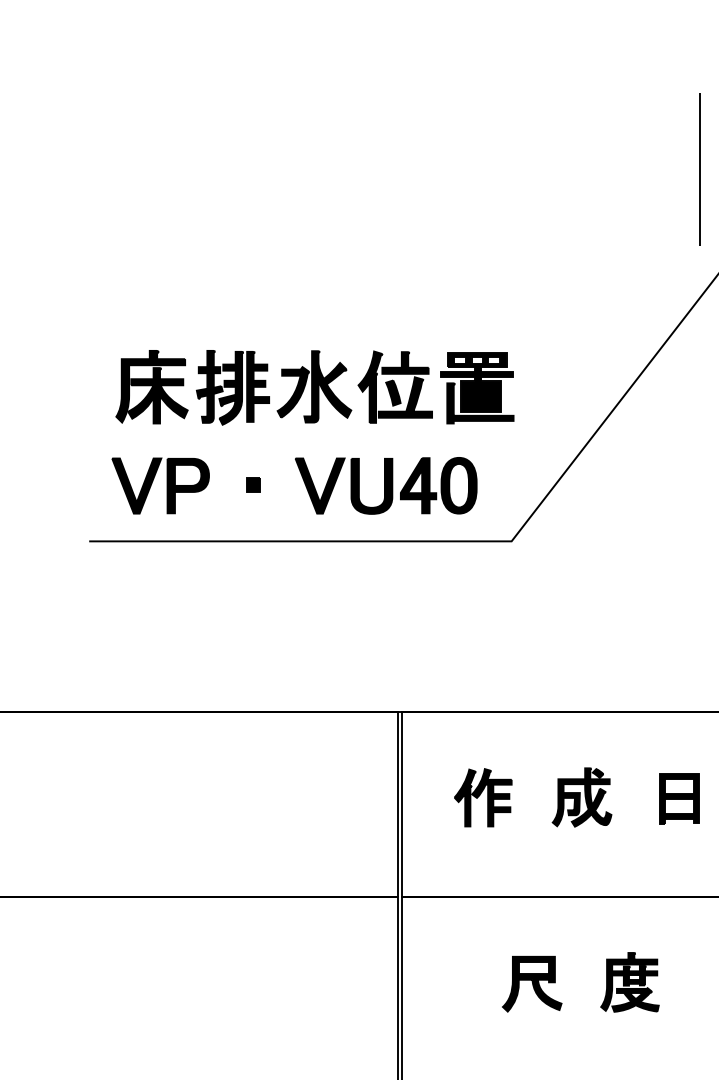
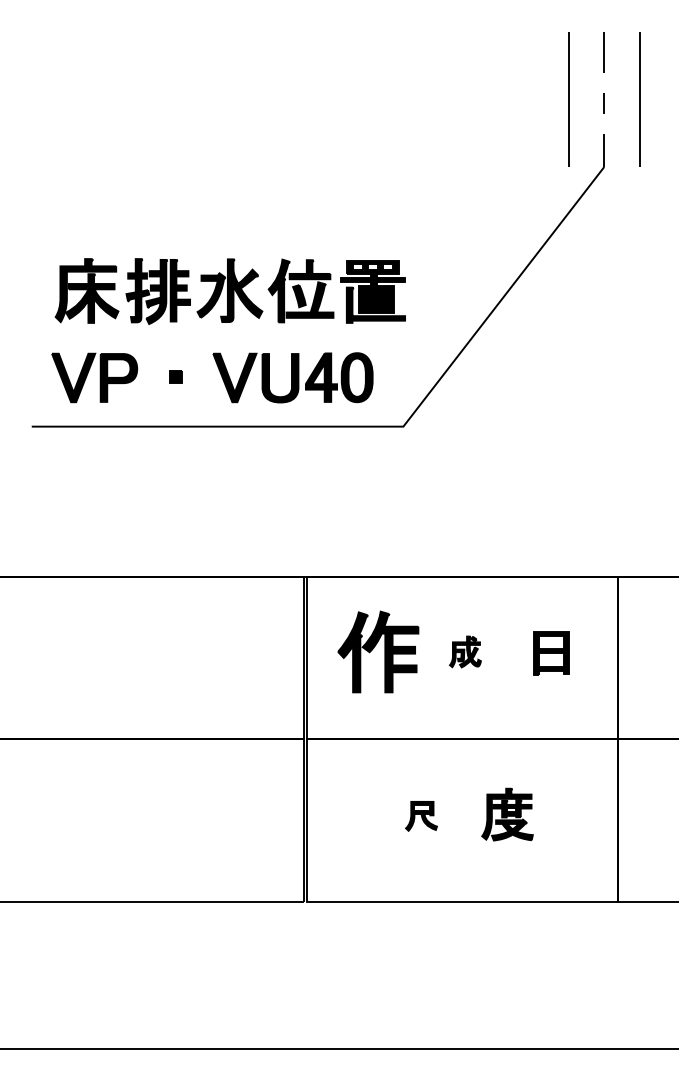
part: (582, 796) -> (465, 651), size x0.6
part: (483, 798) -> (378, 652), size x1.6
part: (532, 984) -> (421, 816), size x0.6

